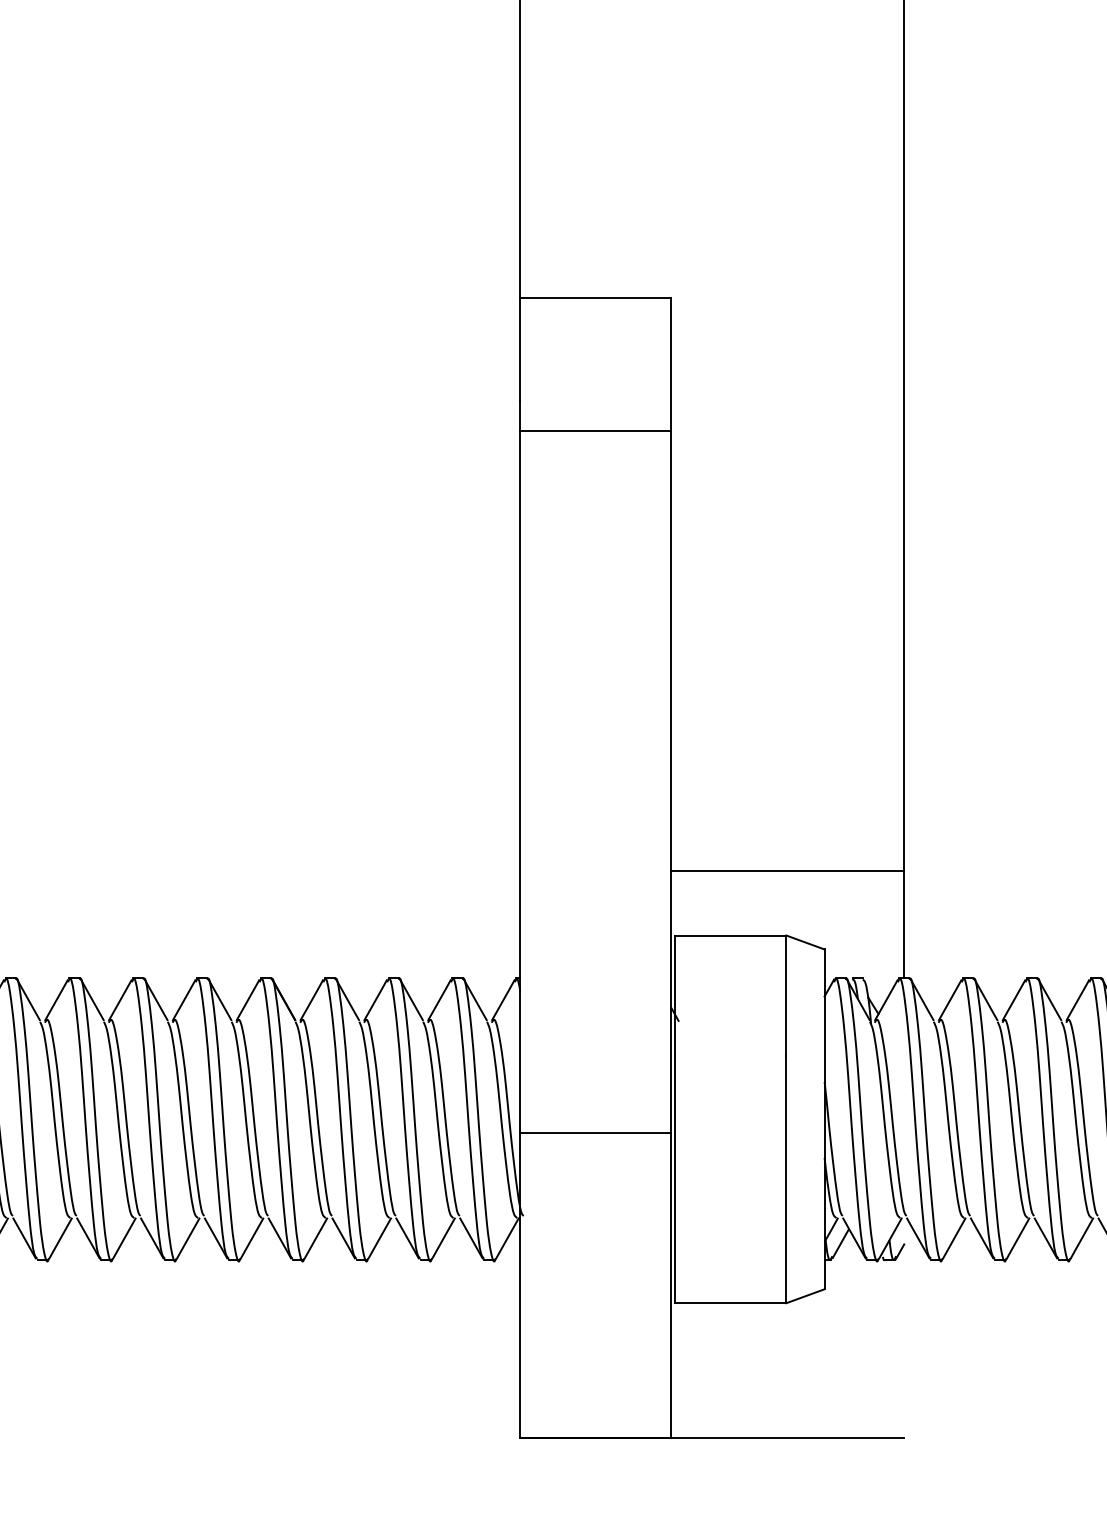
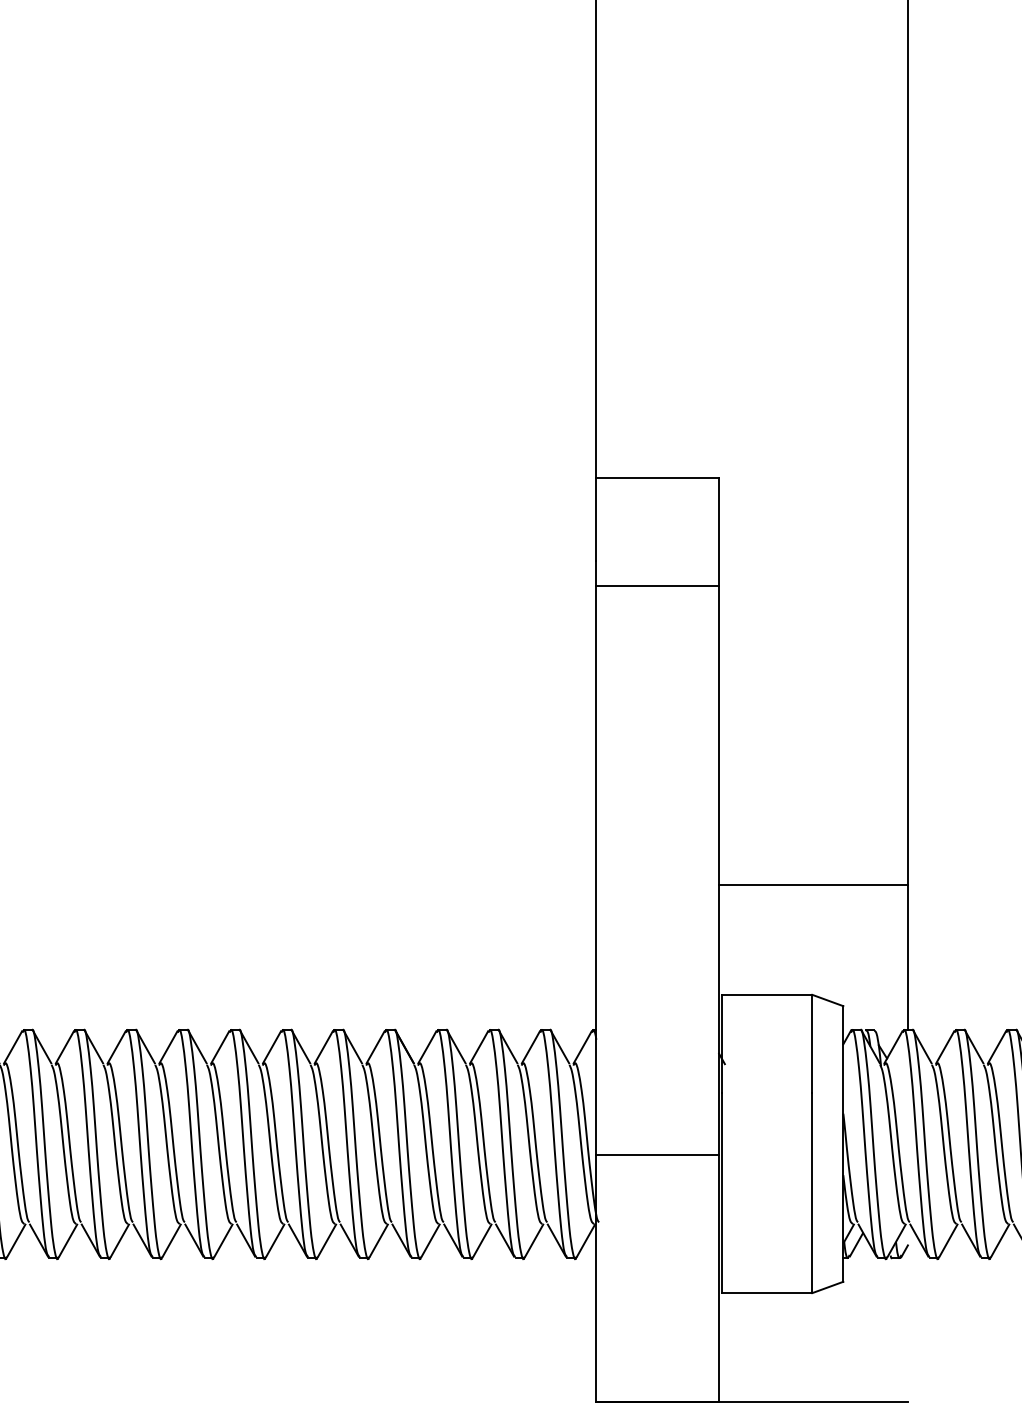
line: (787, 871) -> (813, 885), moved

